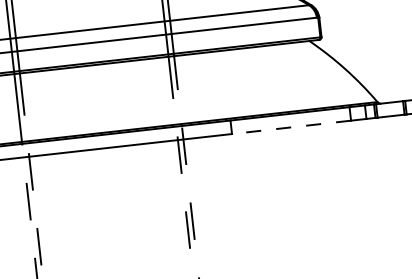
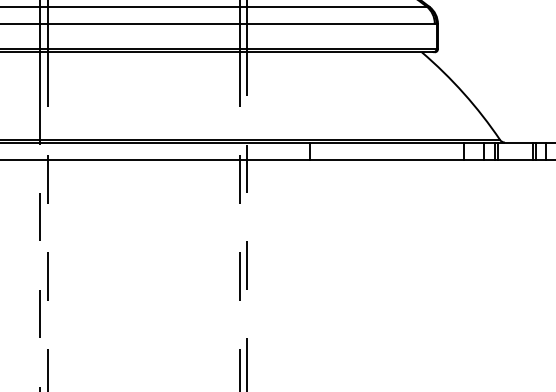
line: (291, 127) -> (386, 160), dashed -> solid

